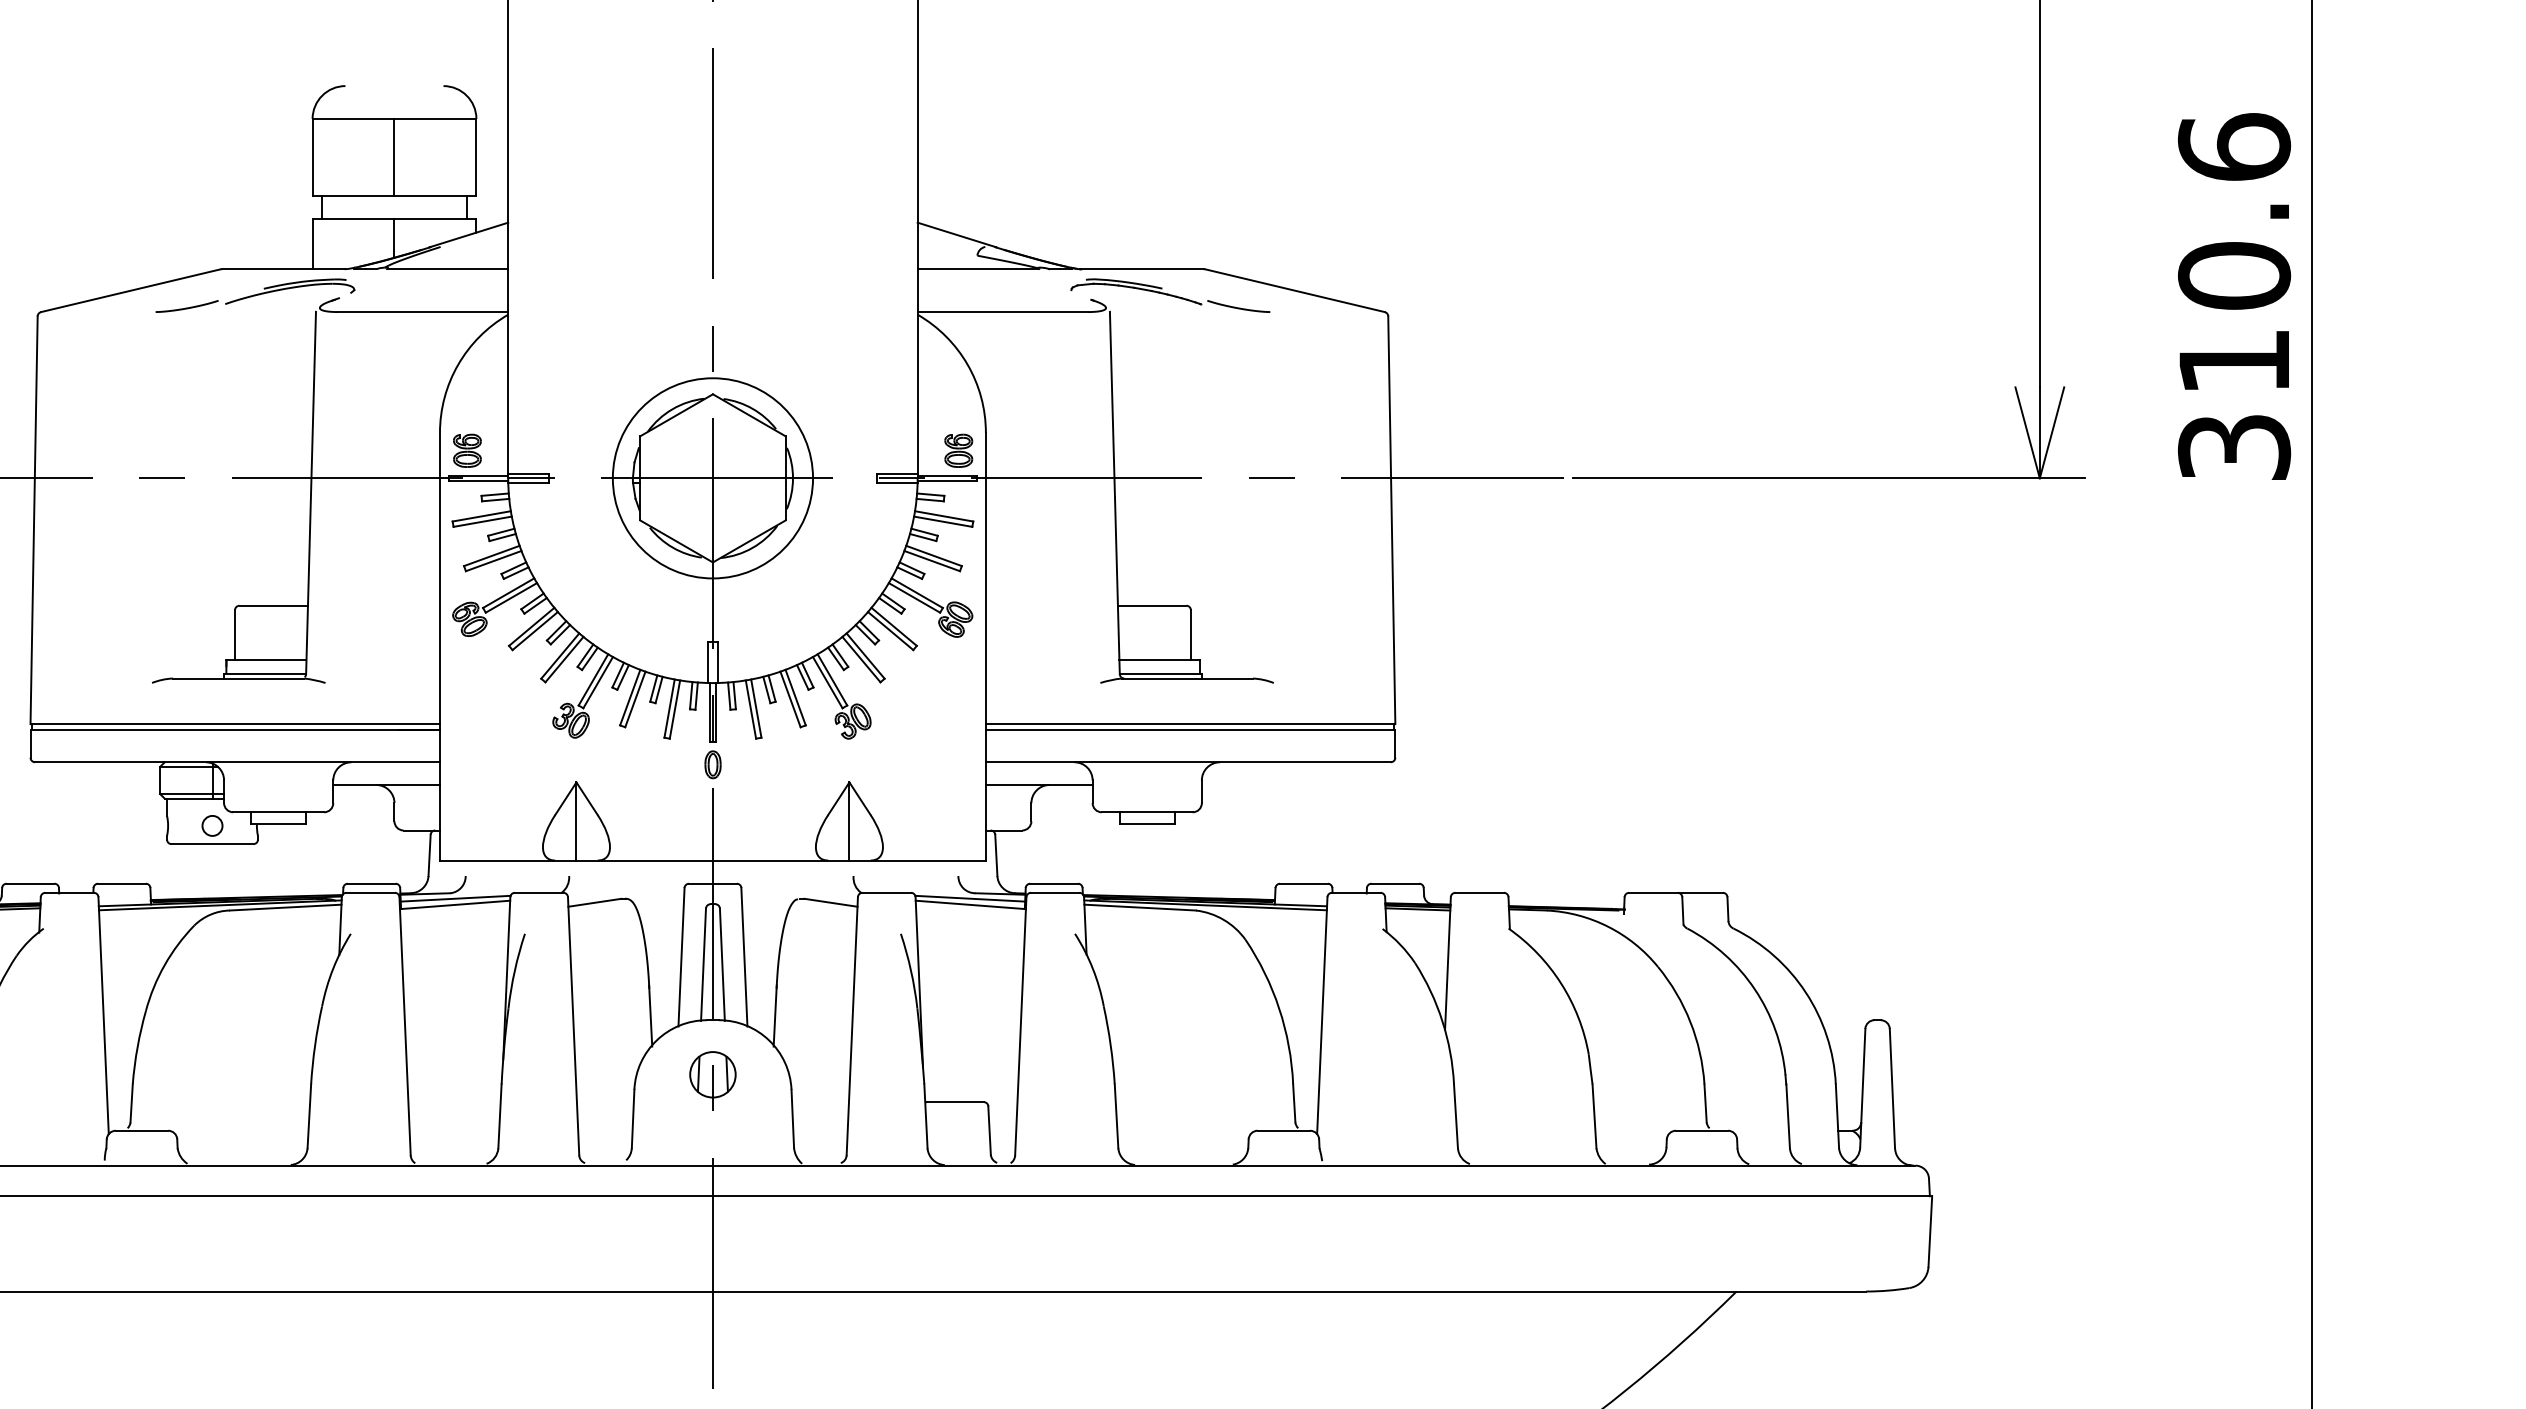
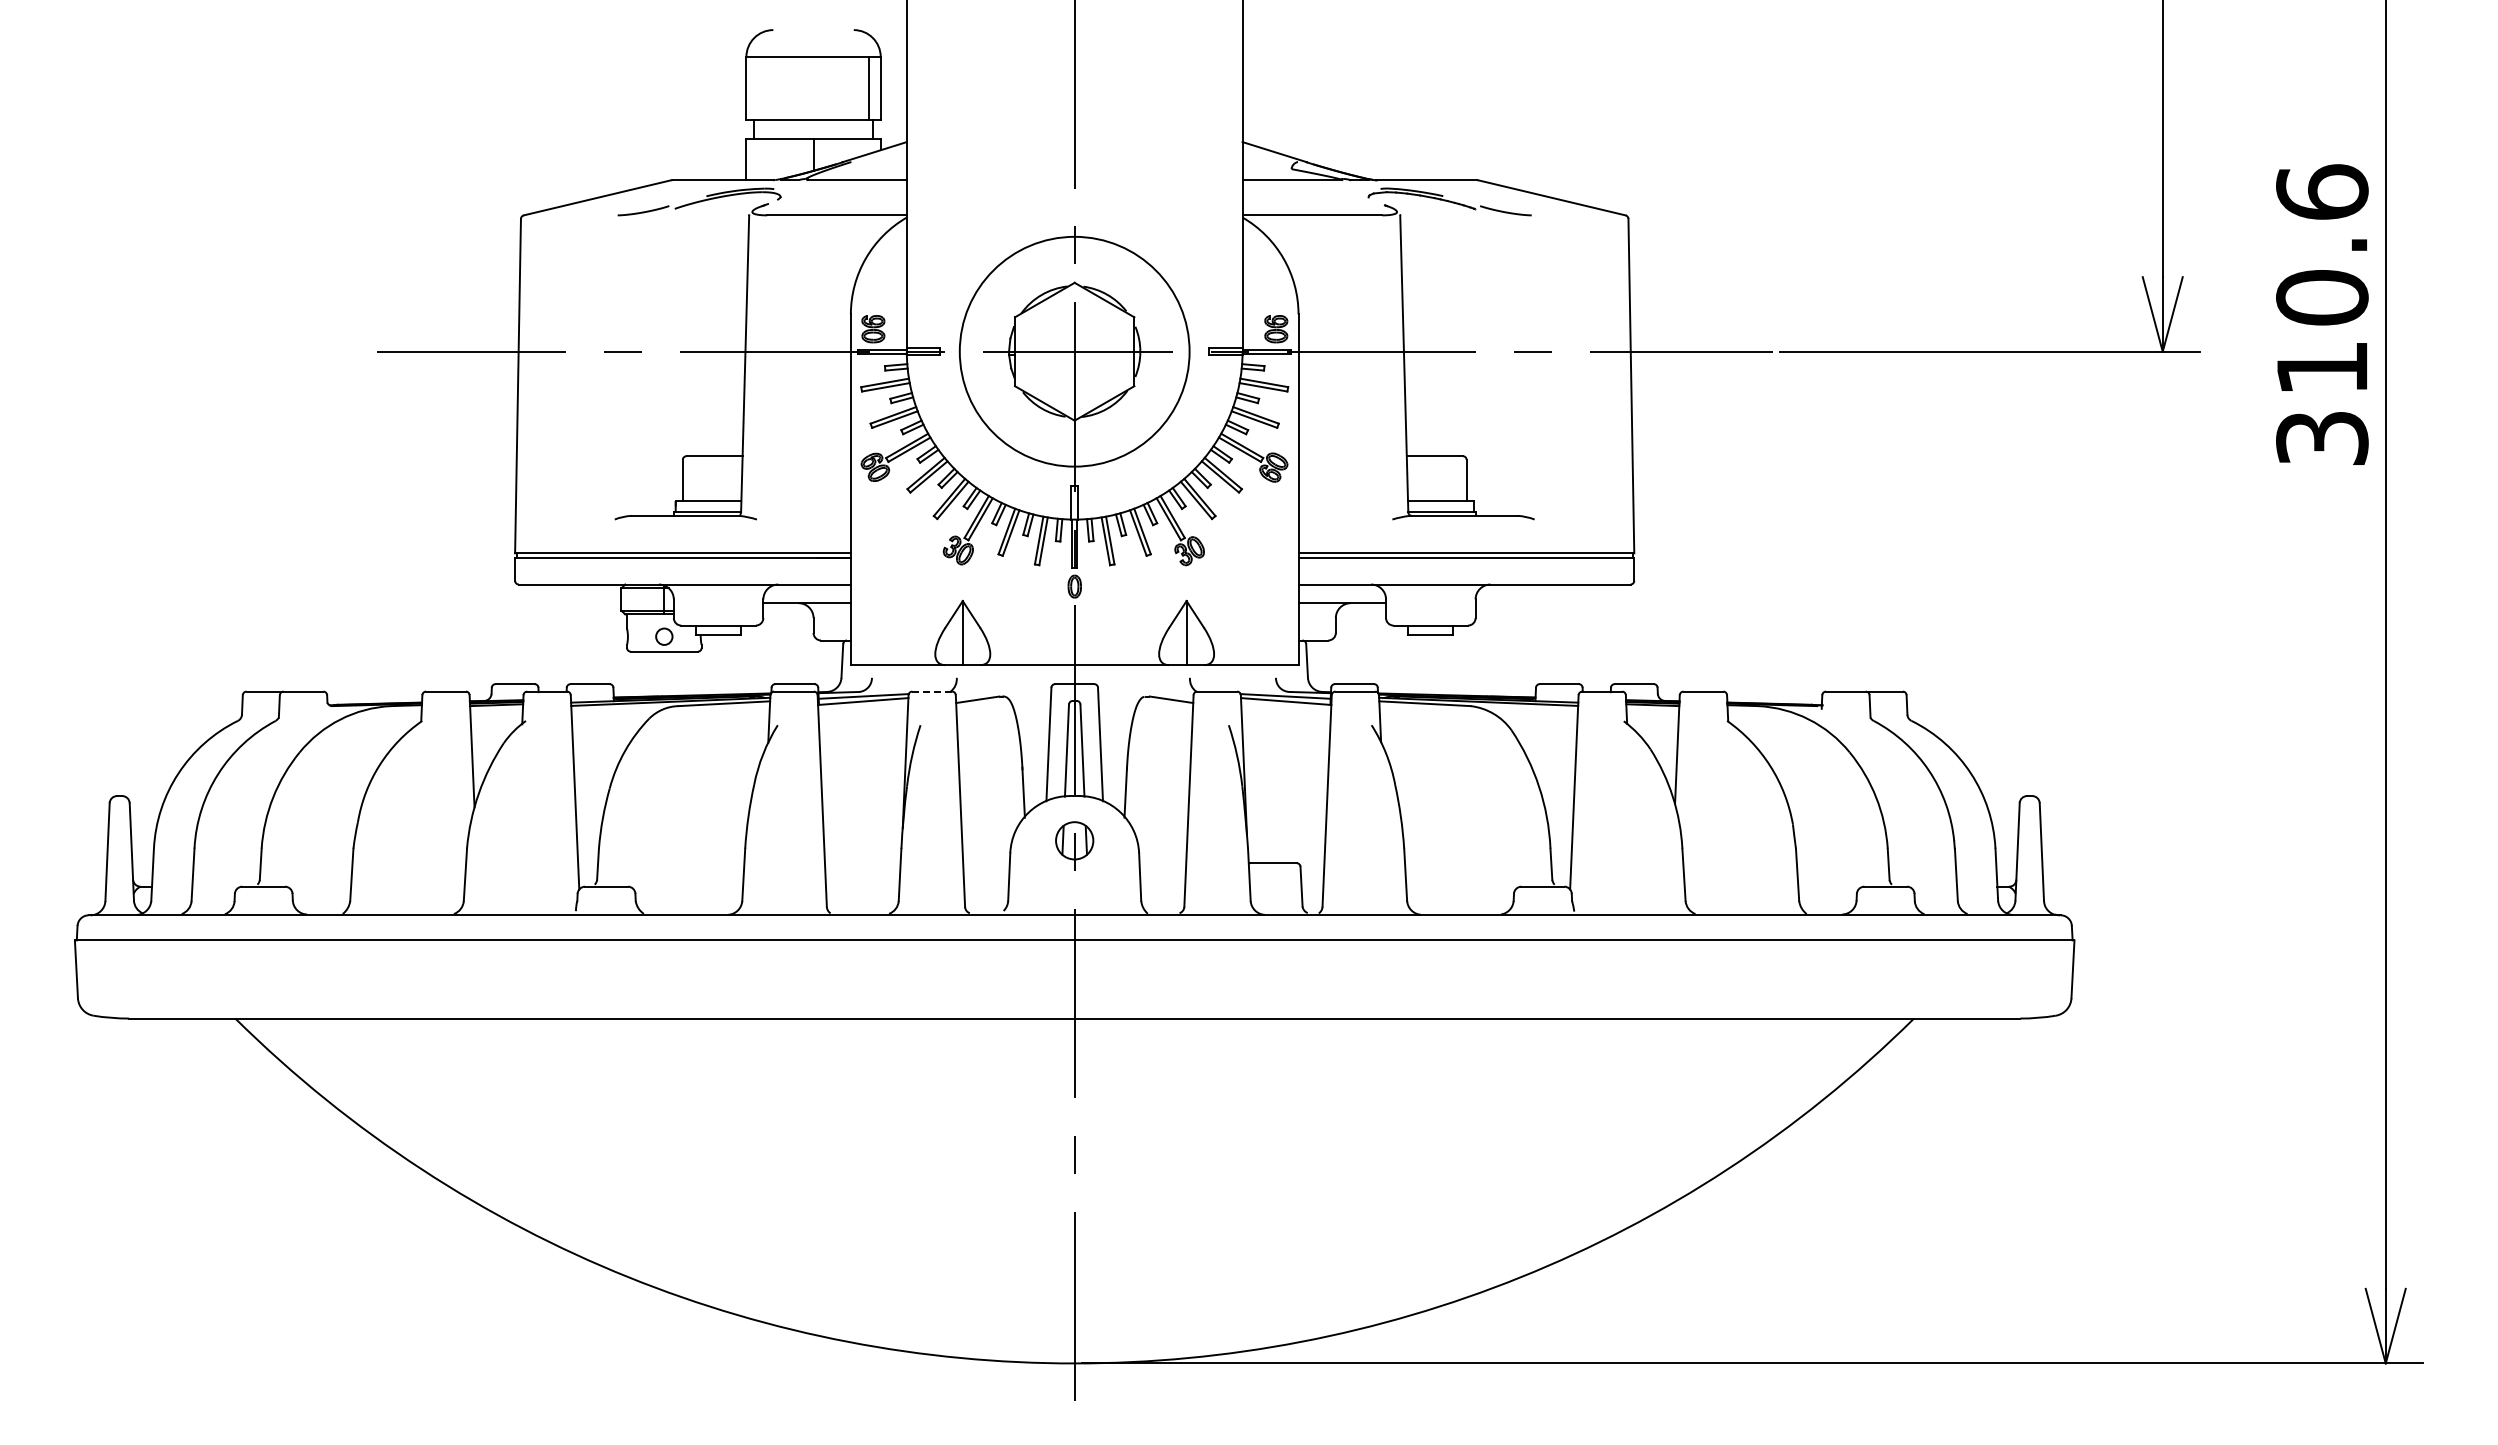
line: (394, 157) -> (868, 88), moved
text: (2234, 296) -> (2322, 314), moved
circle: (712, 478) -> (1074, 351), size x1.4
line: (539, 892) -> (932, 691), solid -> dashed

